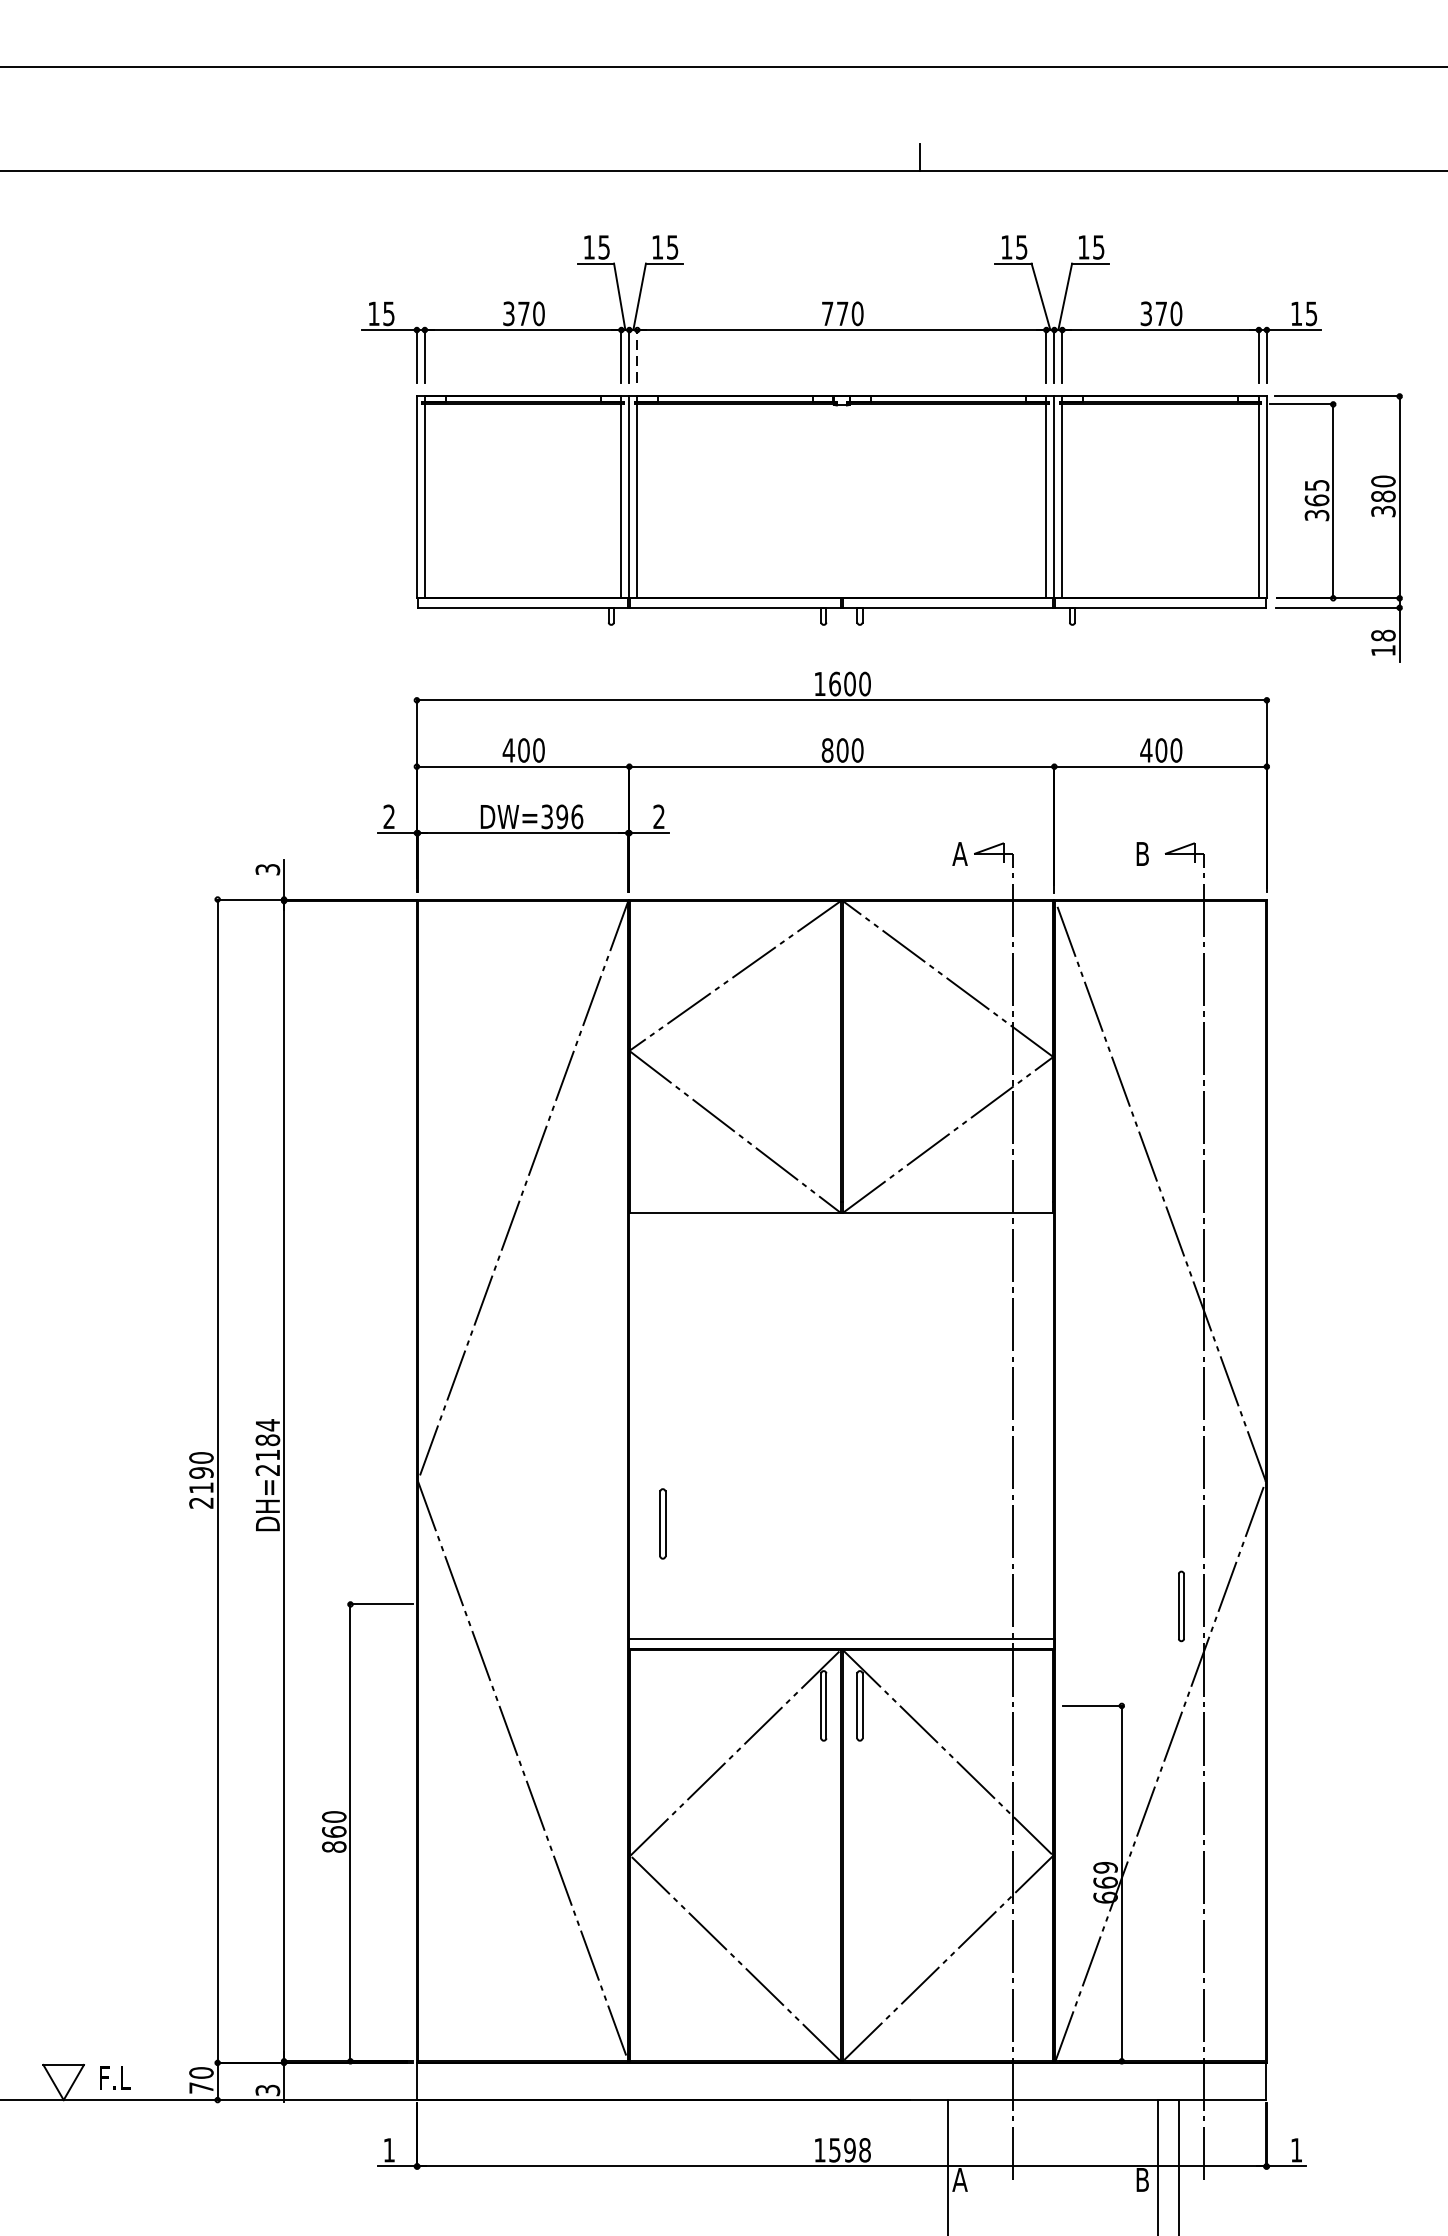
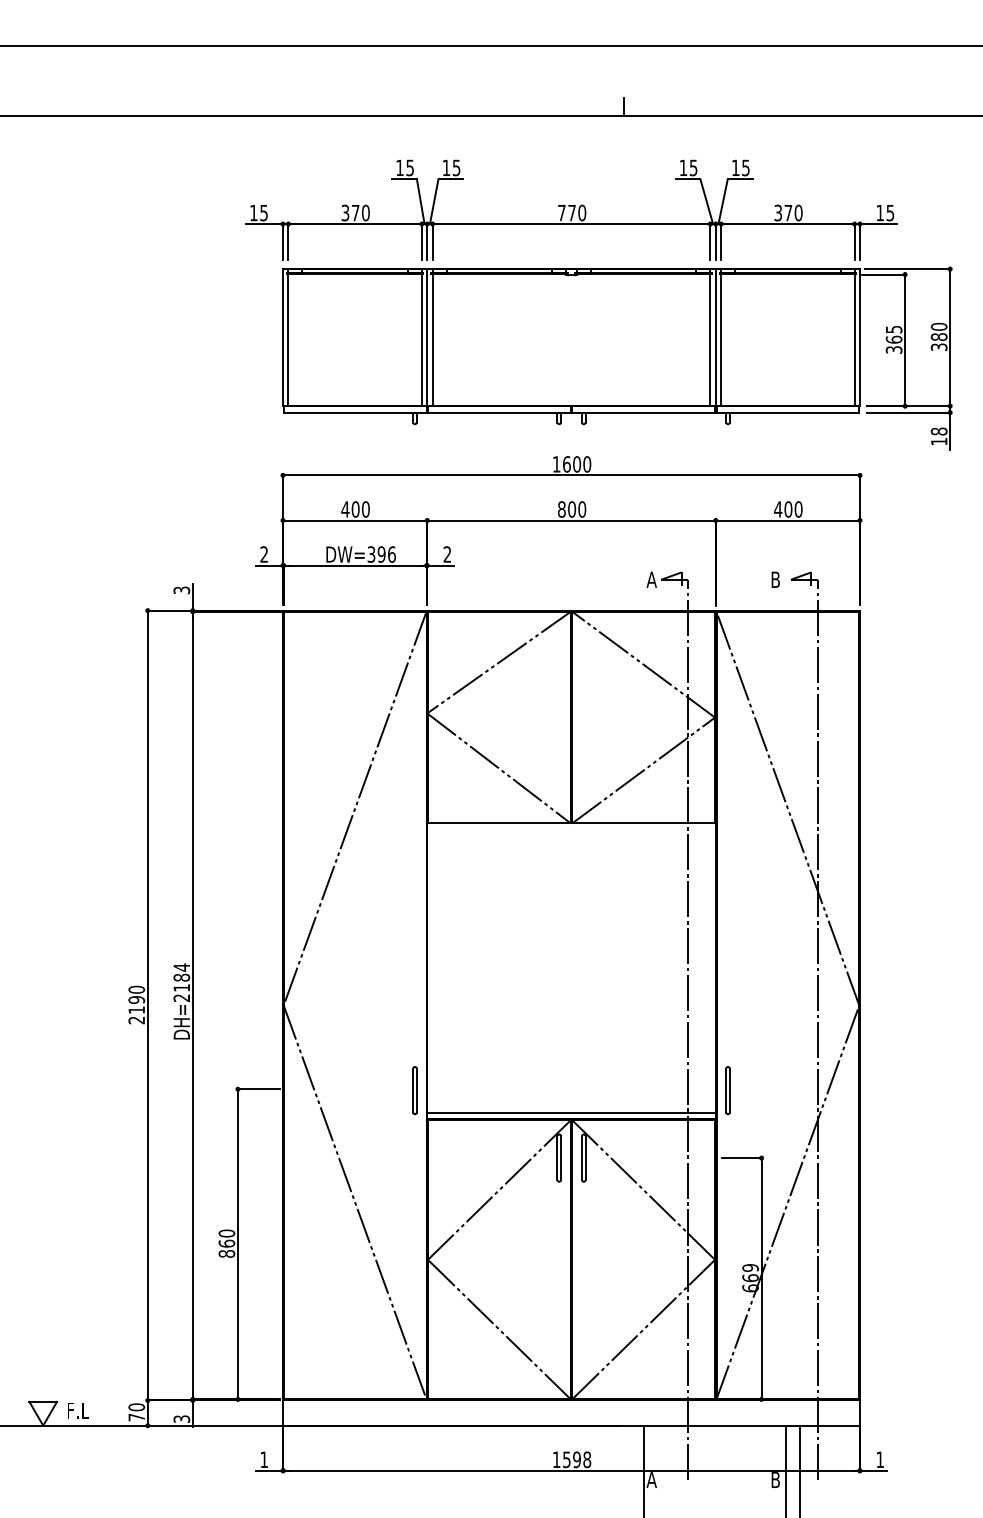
line: (637, 355) -> (432, 241), dashed -> solid
part: (662, 1523) -> (414, 1090), moved
part: (1180, 1606) -> (727, 1090), moved

